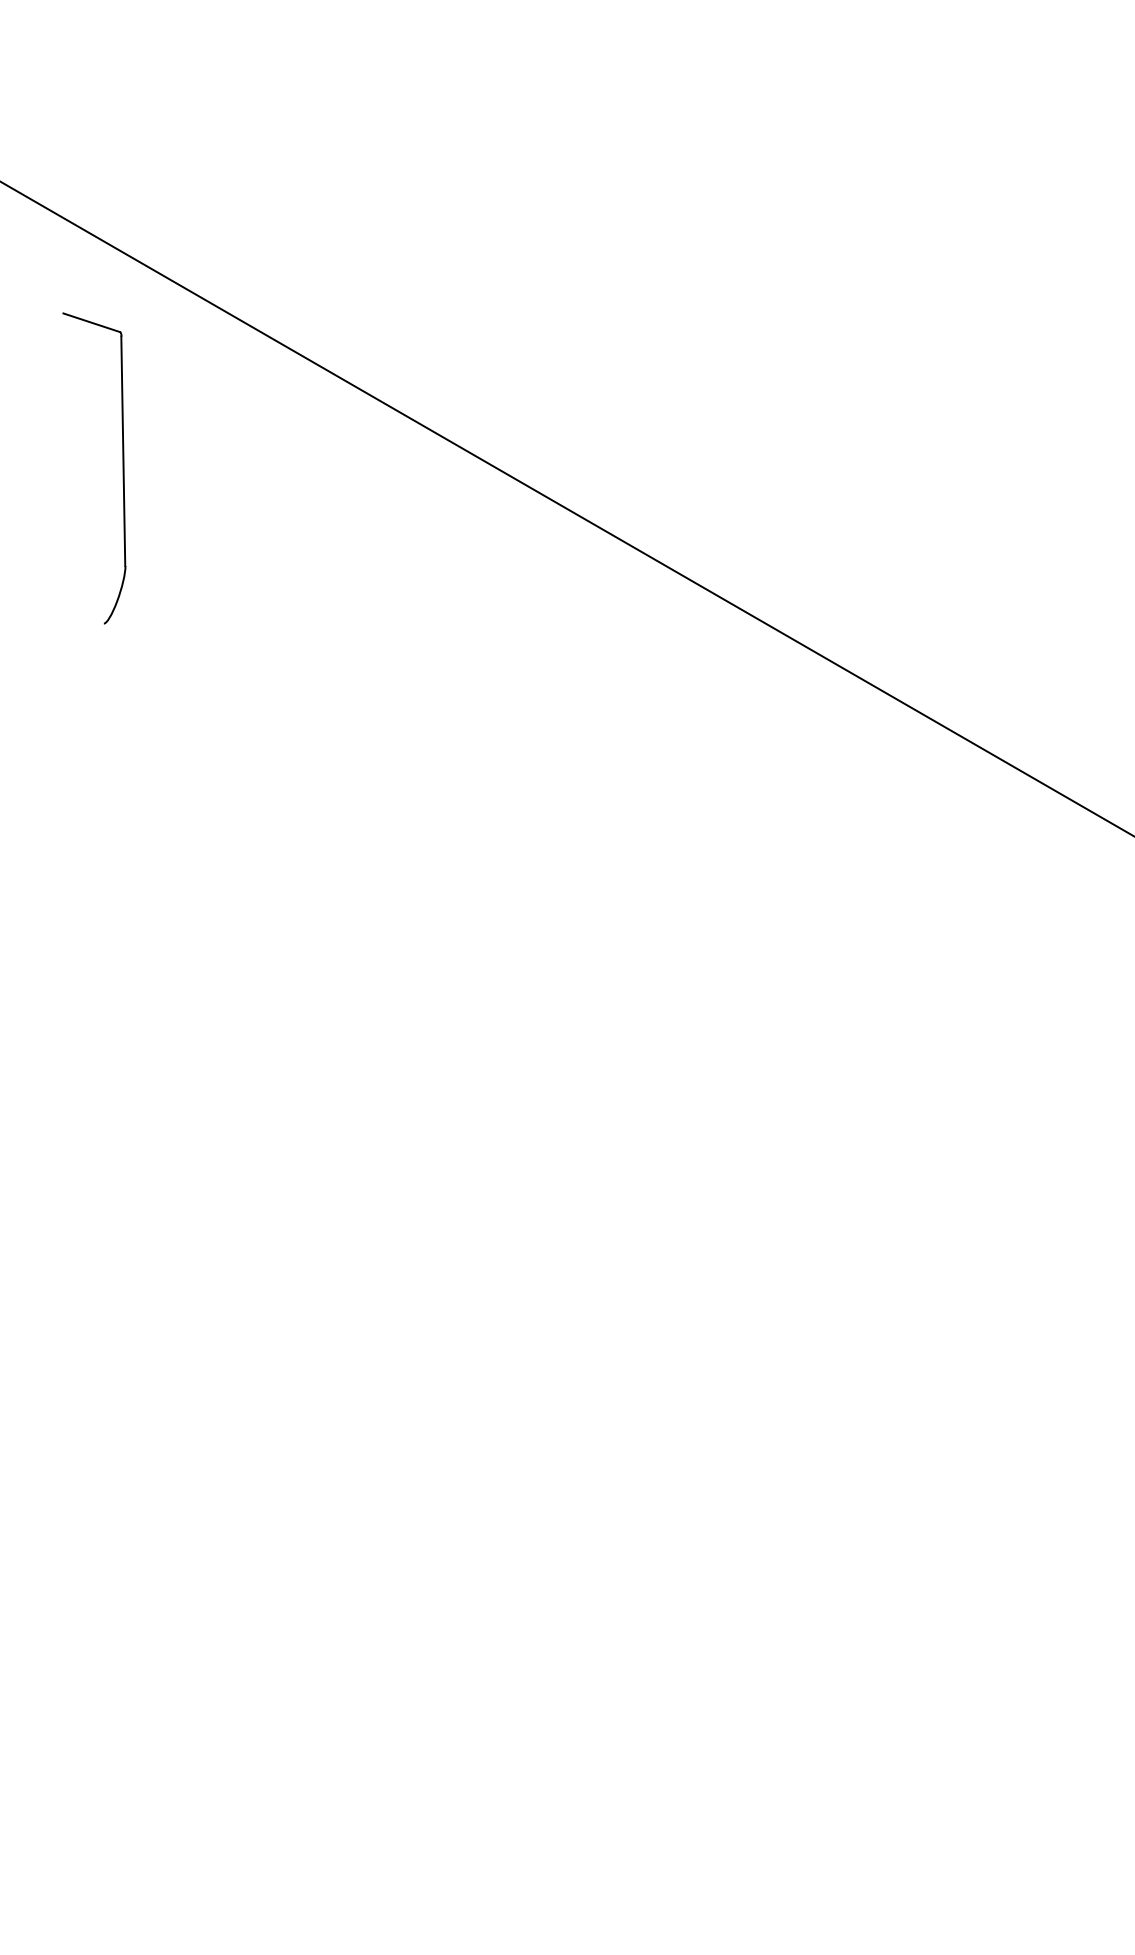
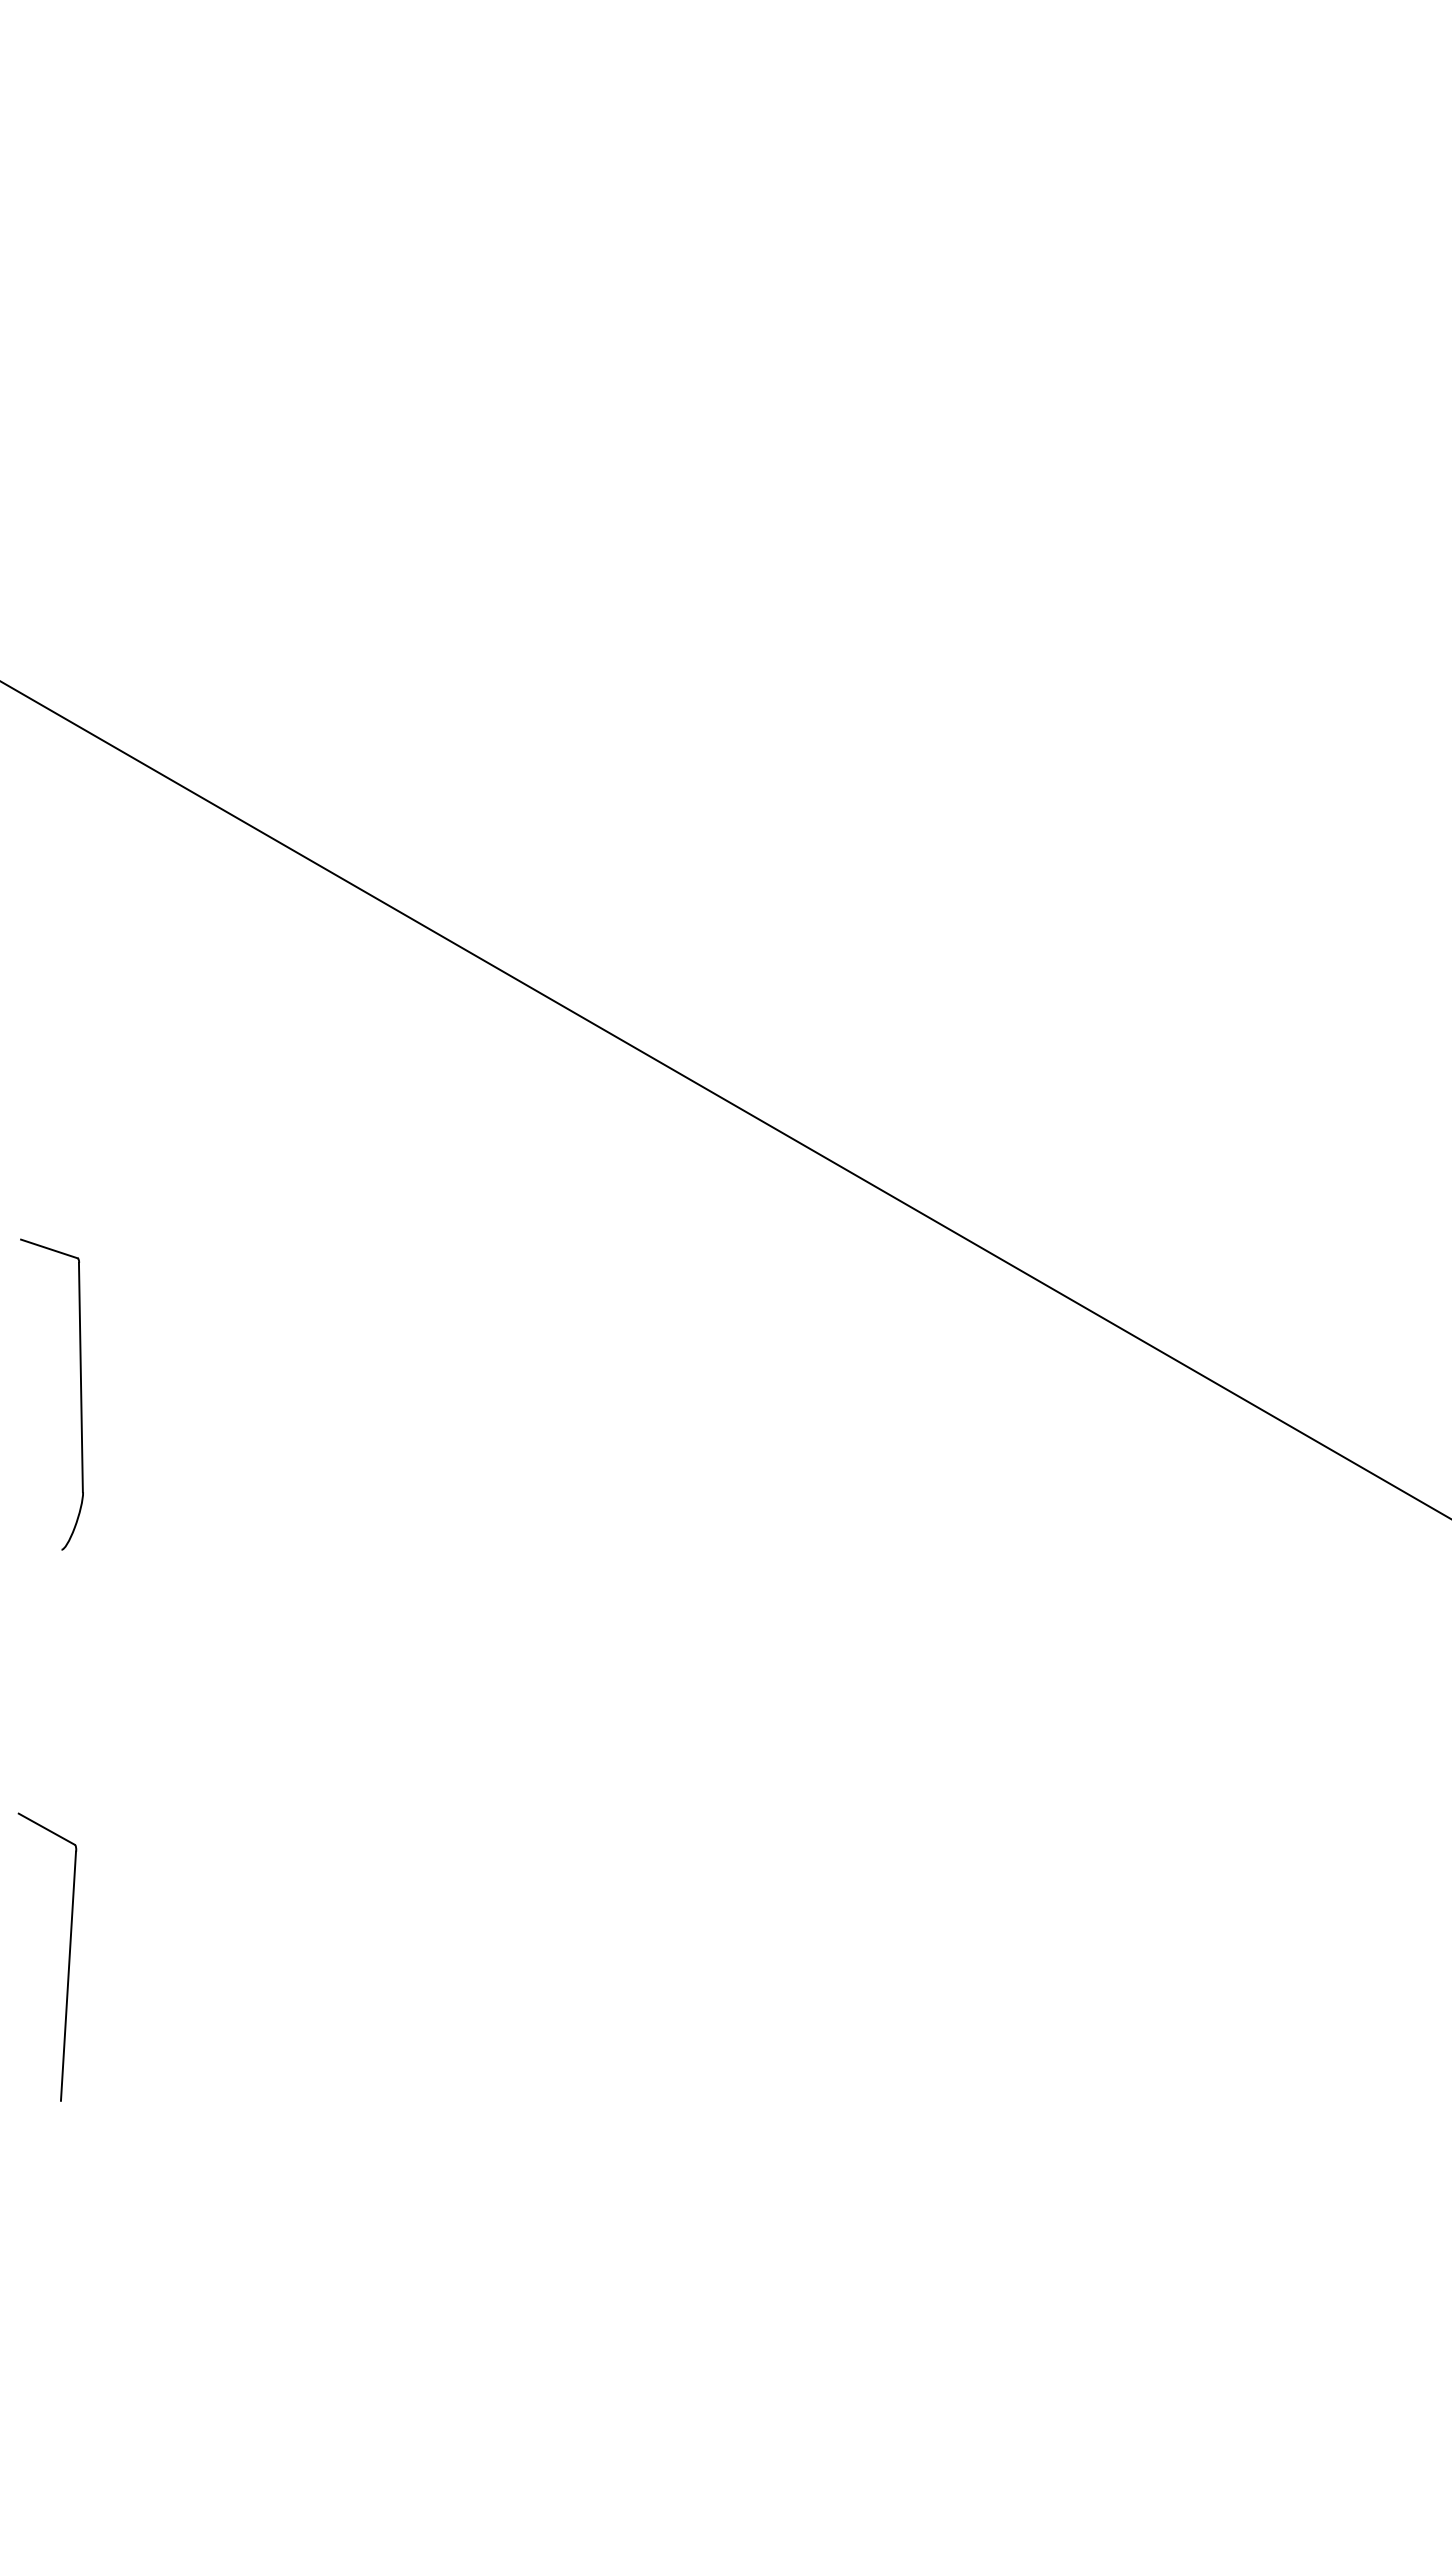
part: (122, 468) -> (80, 1394), moved
part: (110, 1481) -> (68, 1956), added

